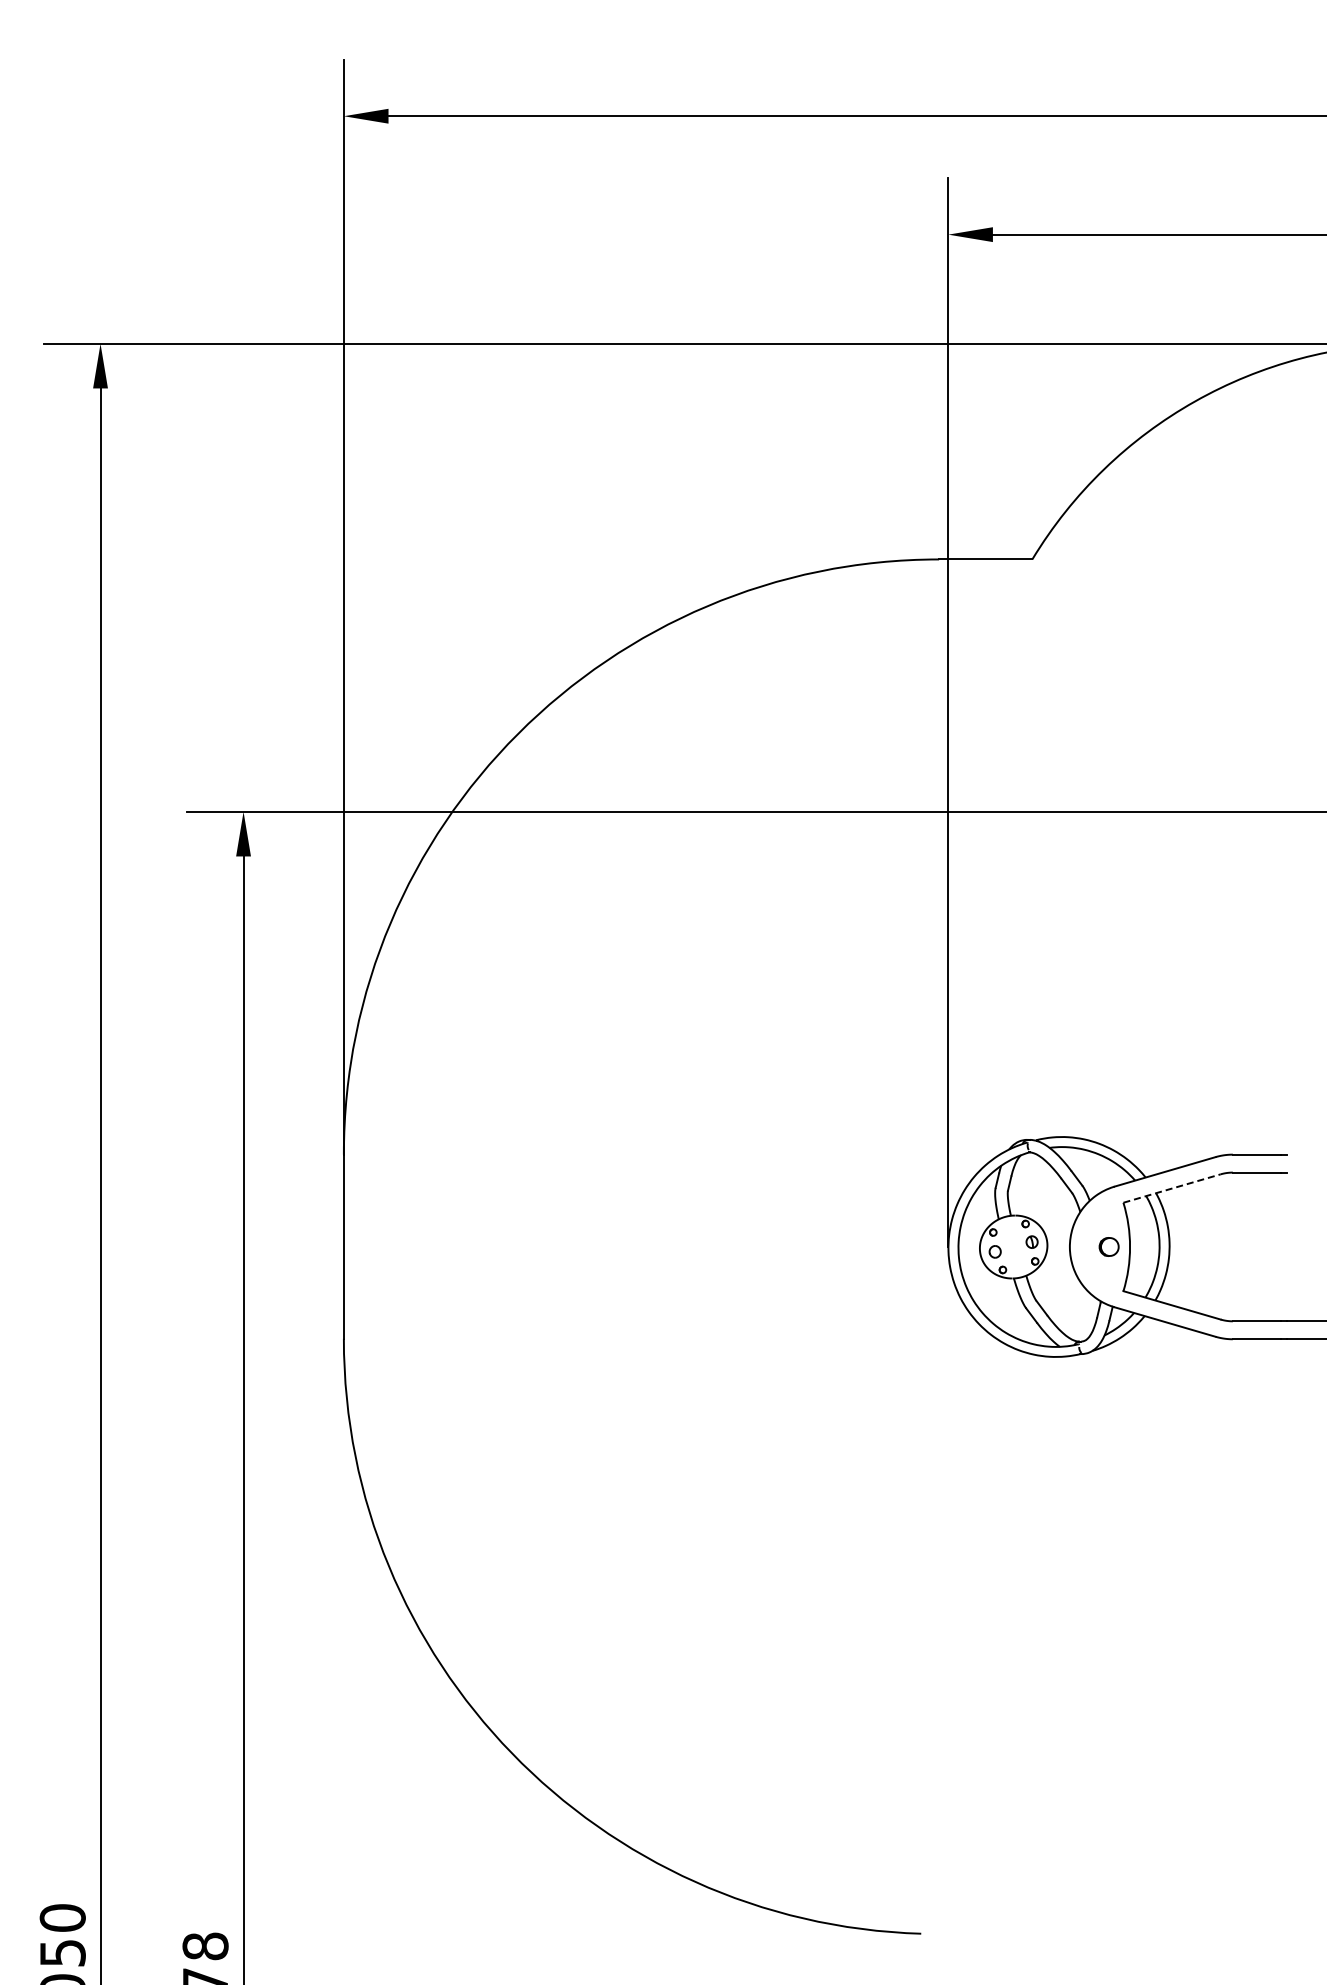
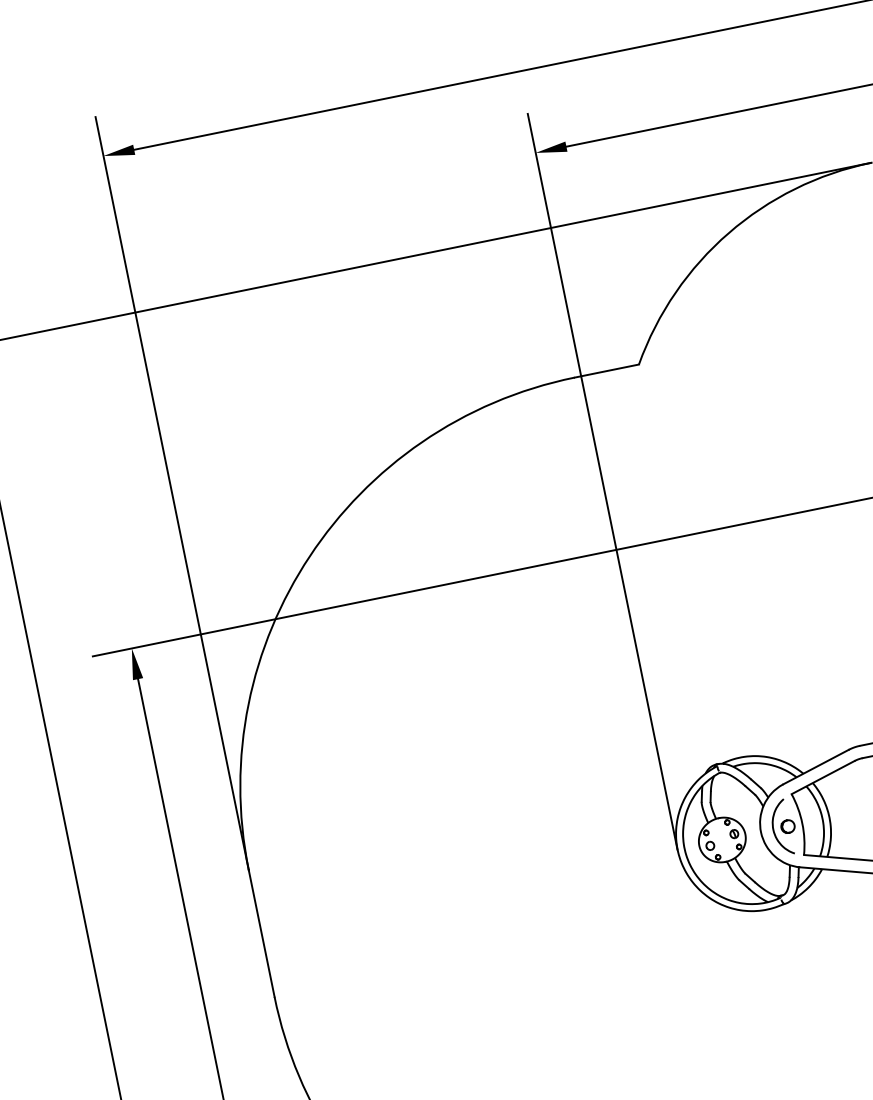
line: (1172, 1188) -> (823, 777), dashed -> solid
curve: (1088, 1246) -> (773, 829), added

